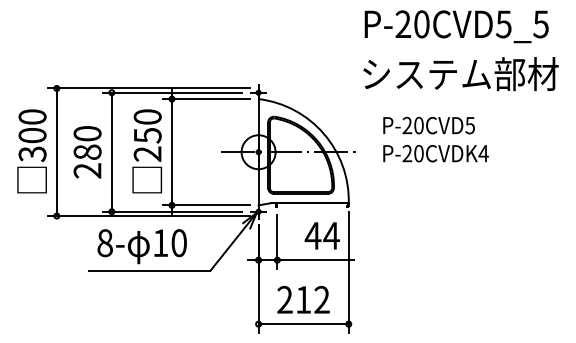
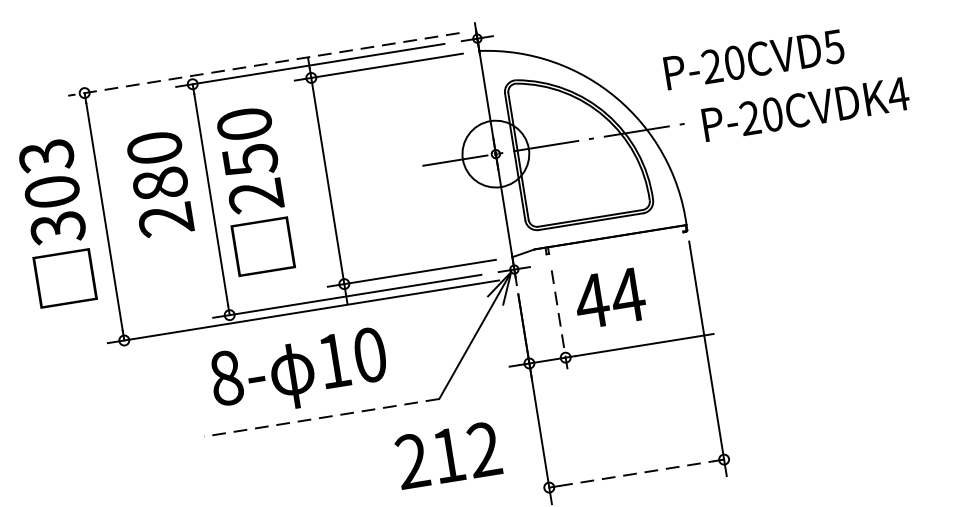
line: (149, 88) -> (264, 64), solid -> dashed
text: (32, 116) -> (46, 155), 300 -> 303
text: (428, 125) -> (753, 59), moved
text: (146, 151) -> (252, 191), moved
text: (87, 152) -> (160, 184), moved
text: (435, 153) -> (804, 109), moved
text: (321, 235) -> (608, 297), moved
line: (277, 241) -> (560, 321), solid -> dashed
line: (149, 270) -> (320, 417), solid -> dashed
text: (303, 299) -> (448, 454), moved
line: (303, 324) -> (636, 474), solid -> dashed

